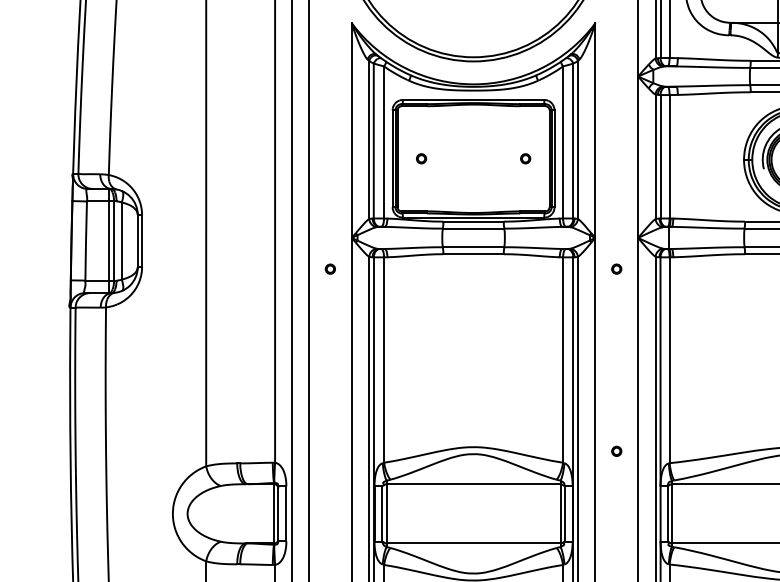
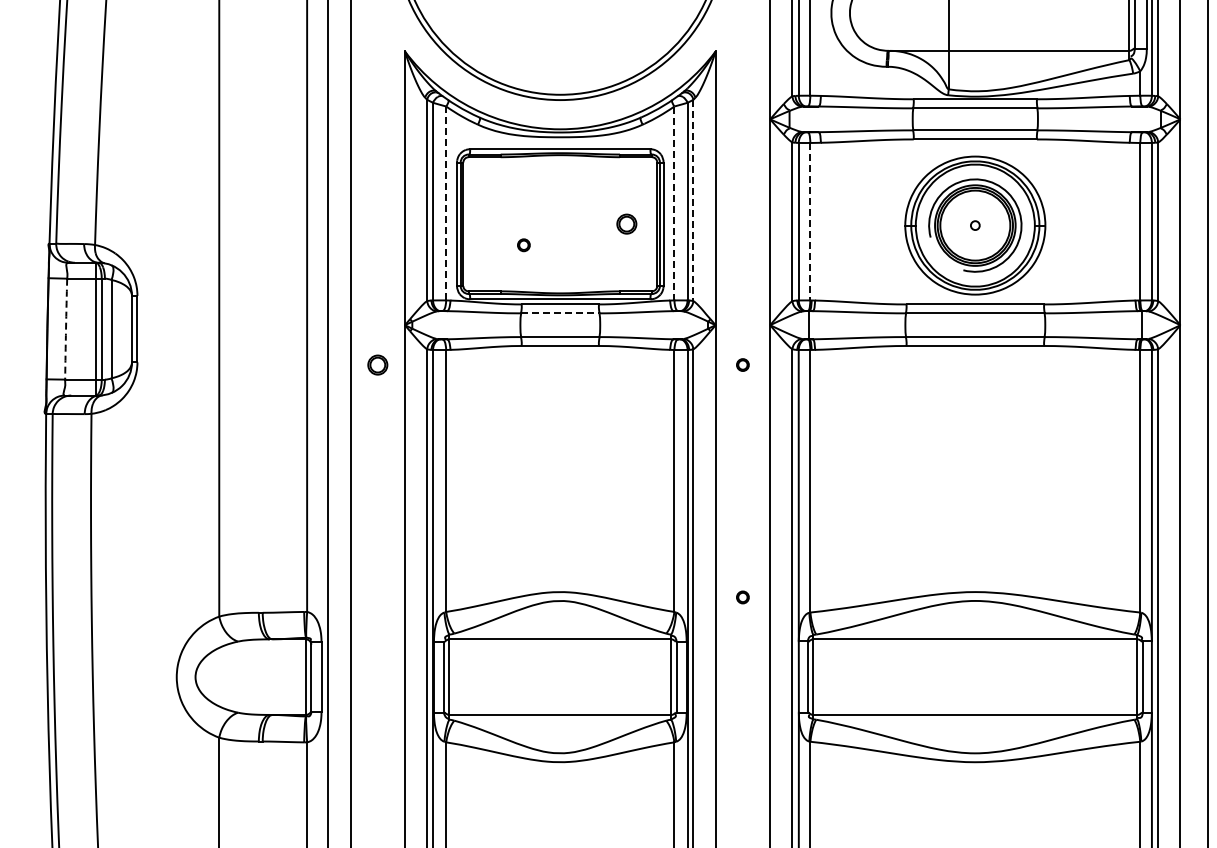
line: (578, 140) -> (693, 200), solid -> dashed
line: (384, 142) -> (446, 203), solid -> dashed
line: (563, 142) -> (674, 203), solid -> dashed
line: (669, 156) -> (810, 221), solid -> dashed
part: (421, 158) -> (523, 245), moved
part: (525, 158) -> (626, 224), size x1.6
line: (473, 228) -> (560, 313), solid -> dashed
arc: (86, 241) -> (66, 329), solid -> dashed
part: (330, 268) -> (377, 364), size x1.6

